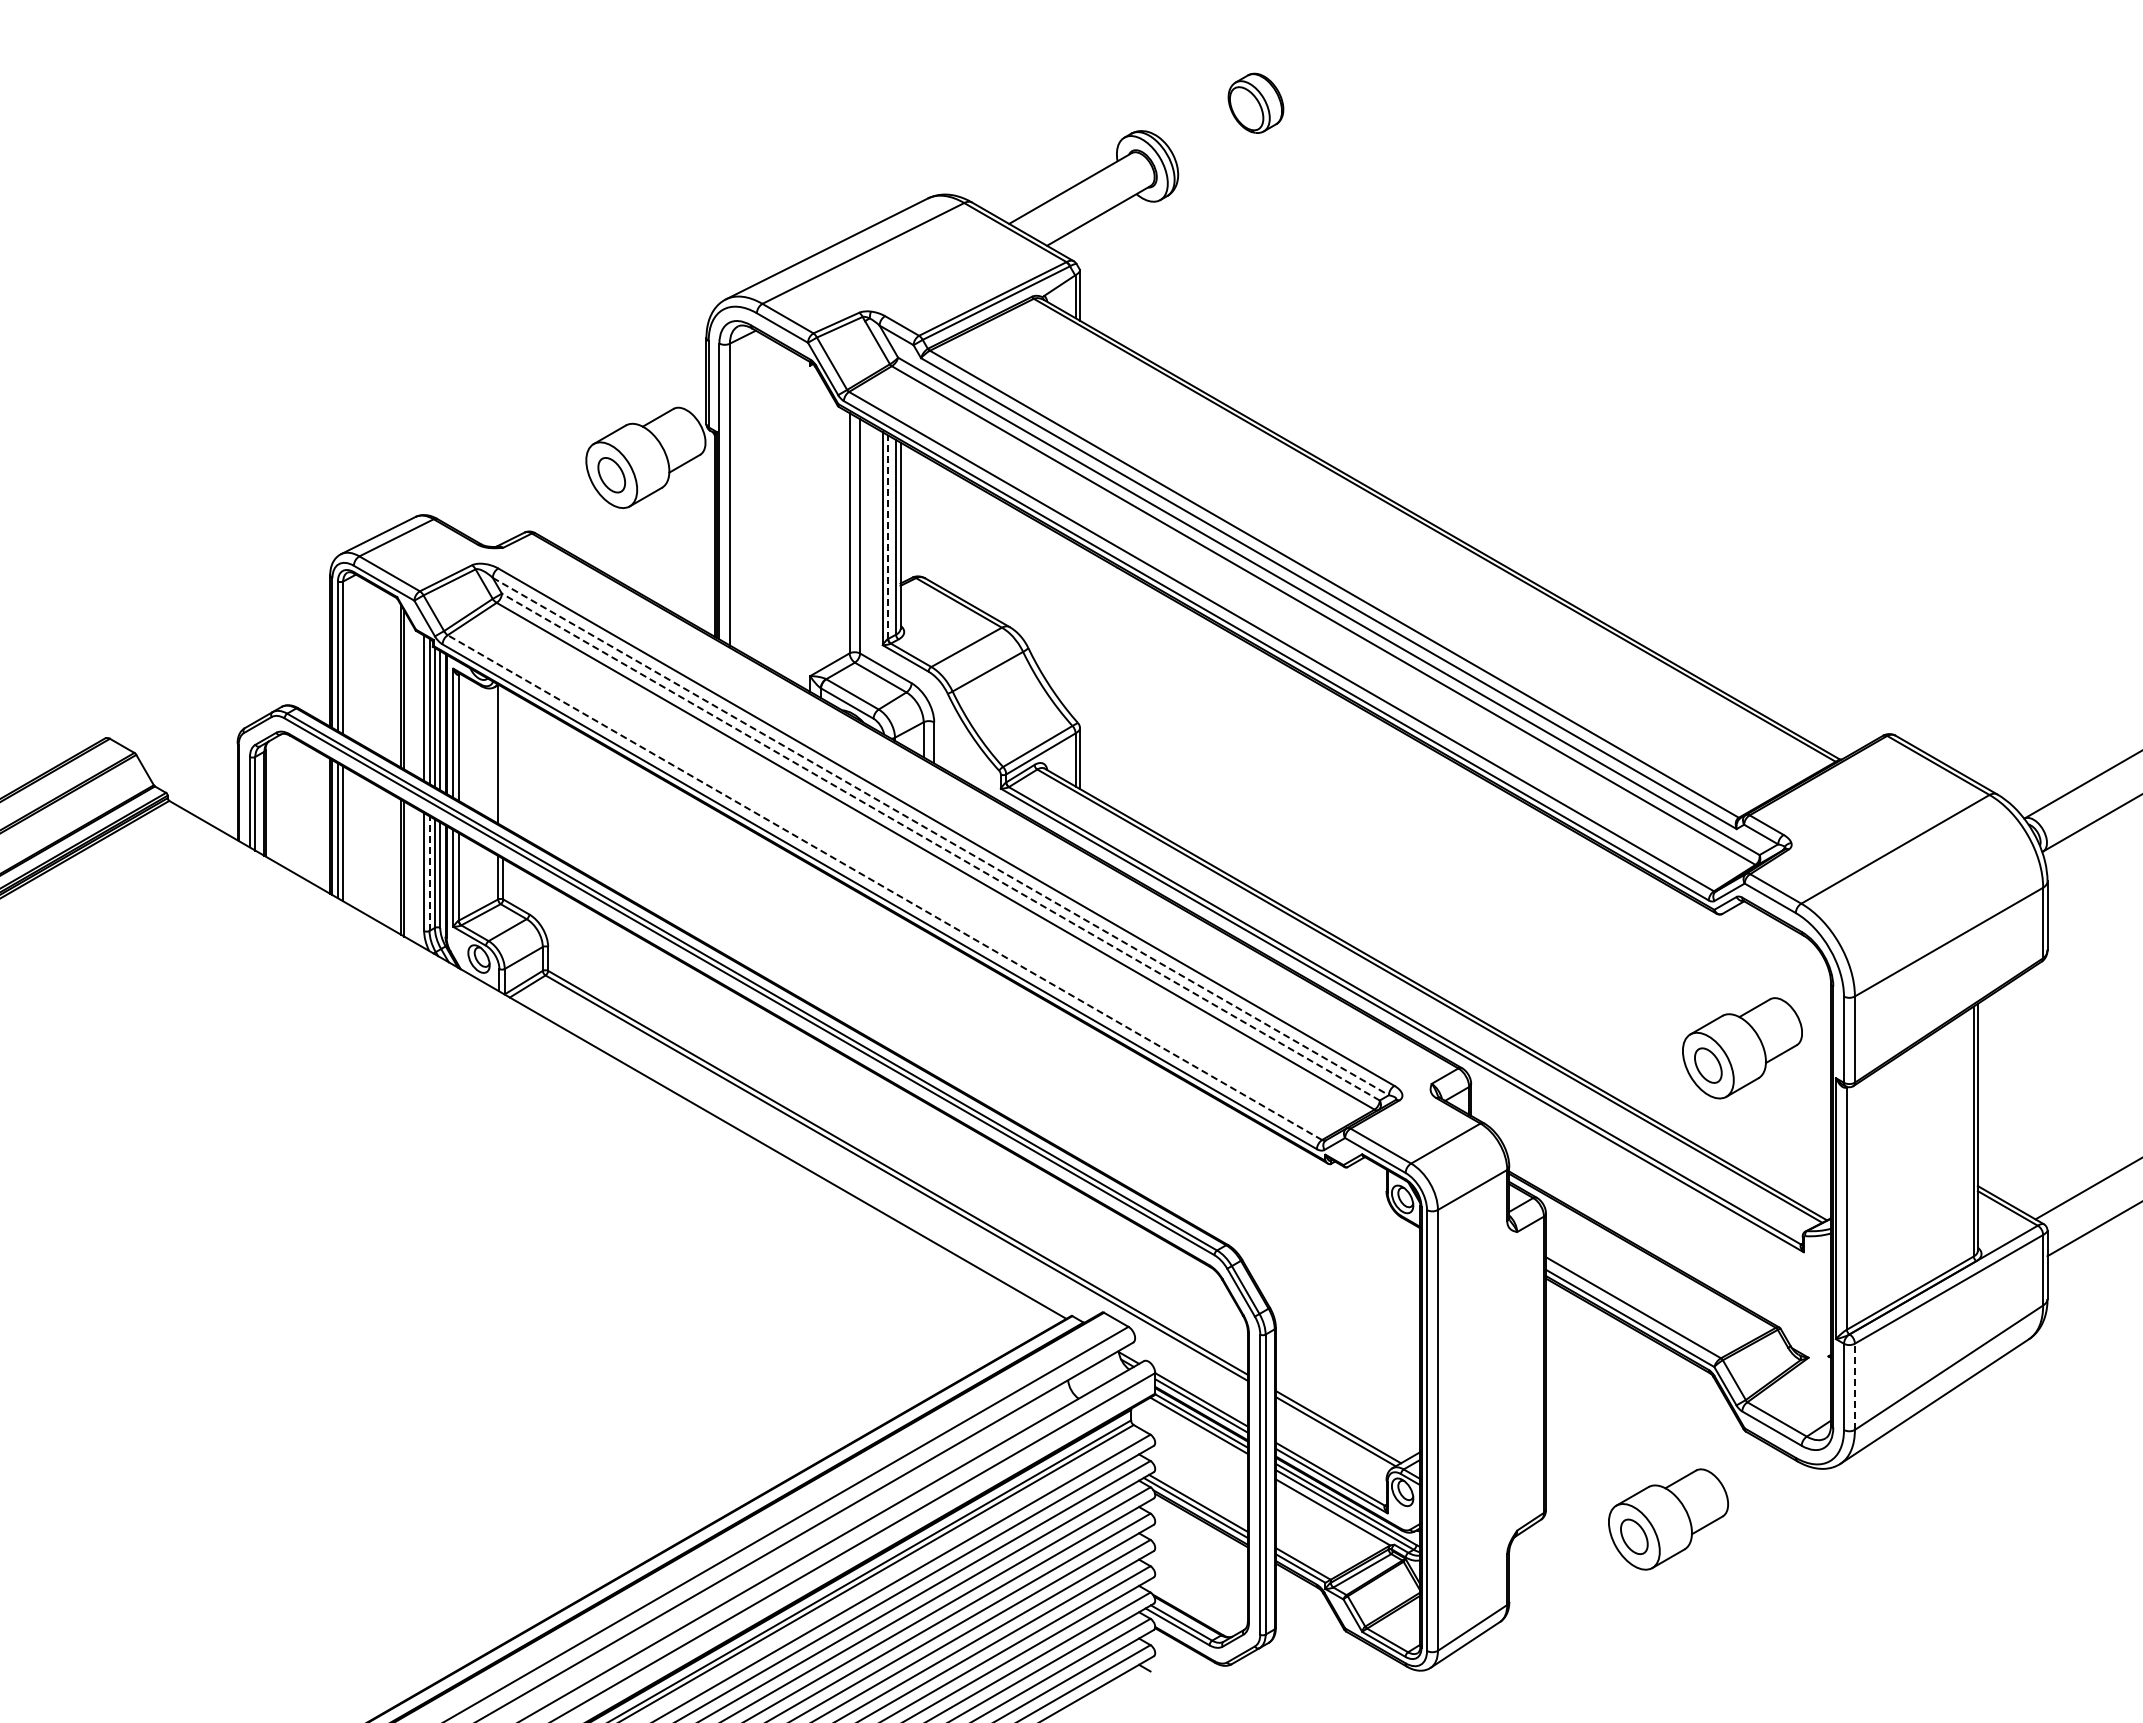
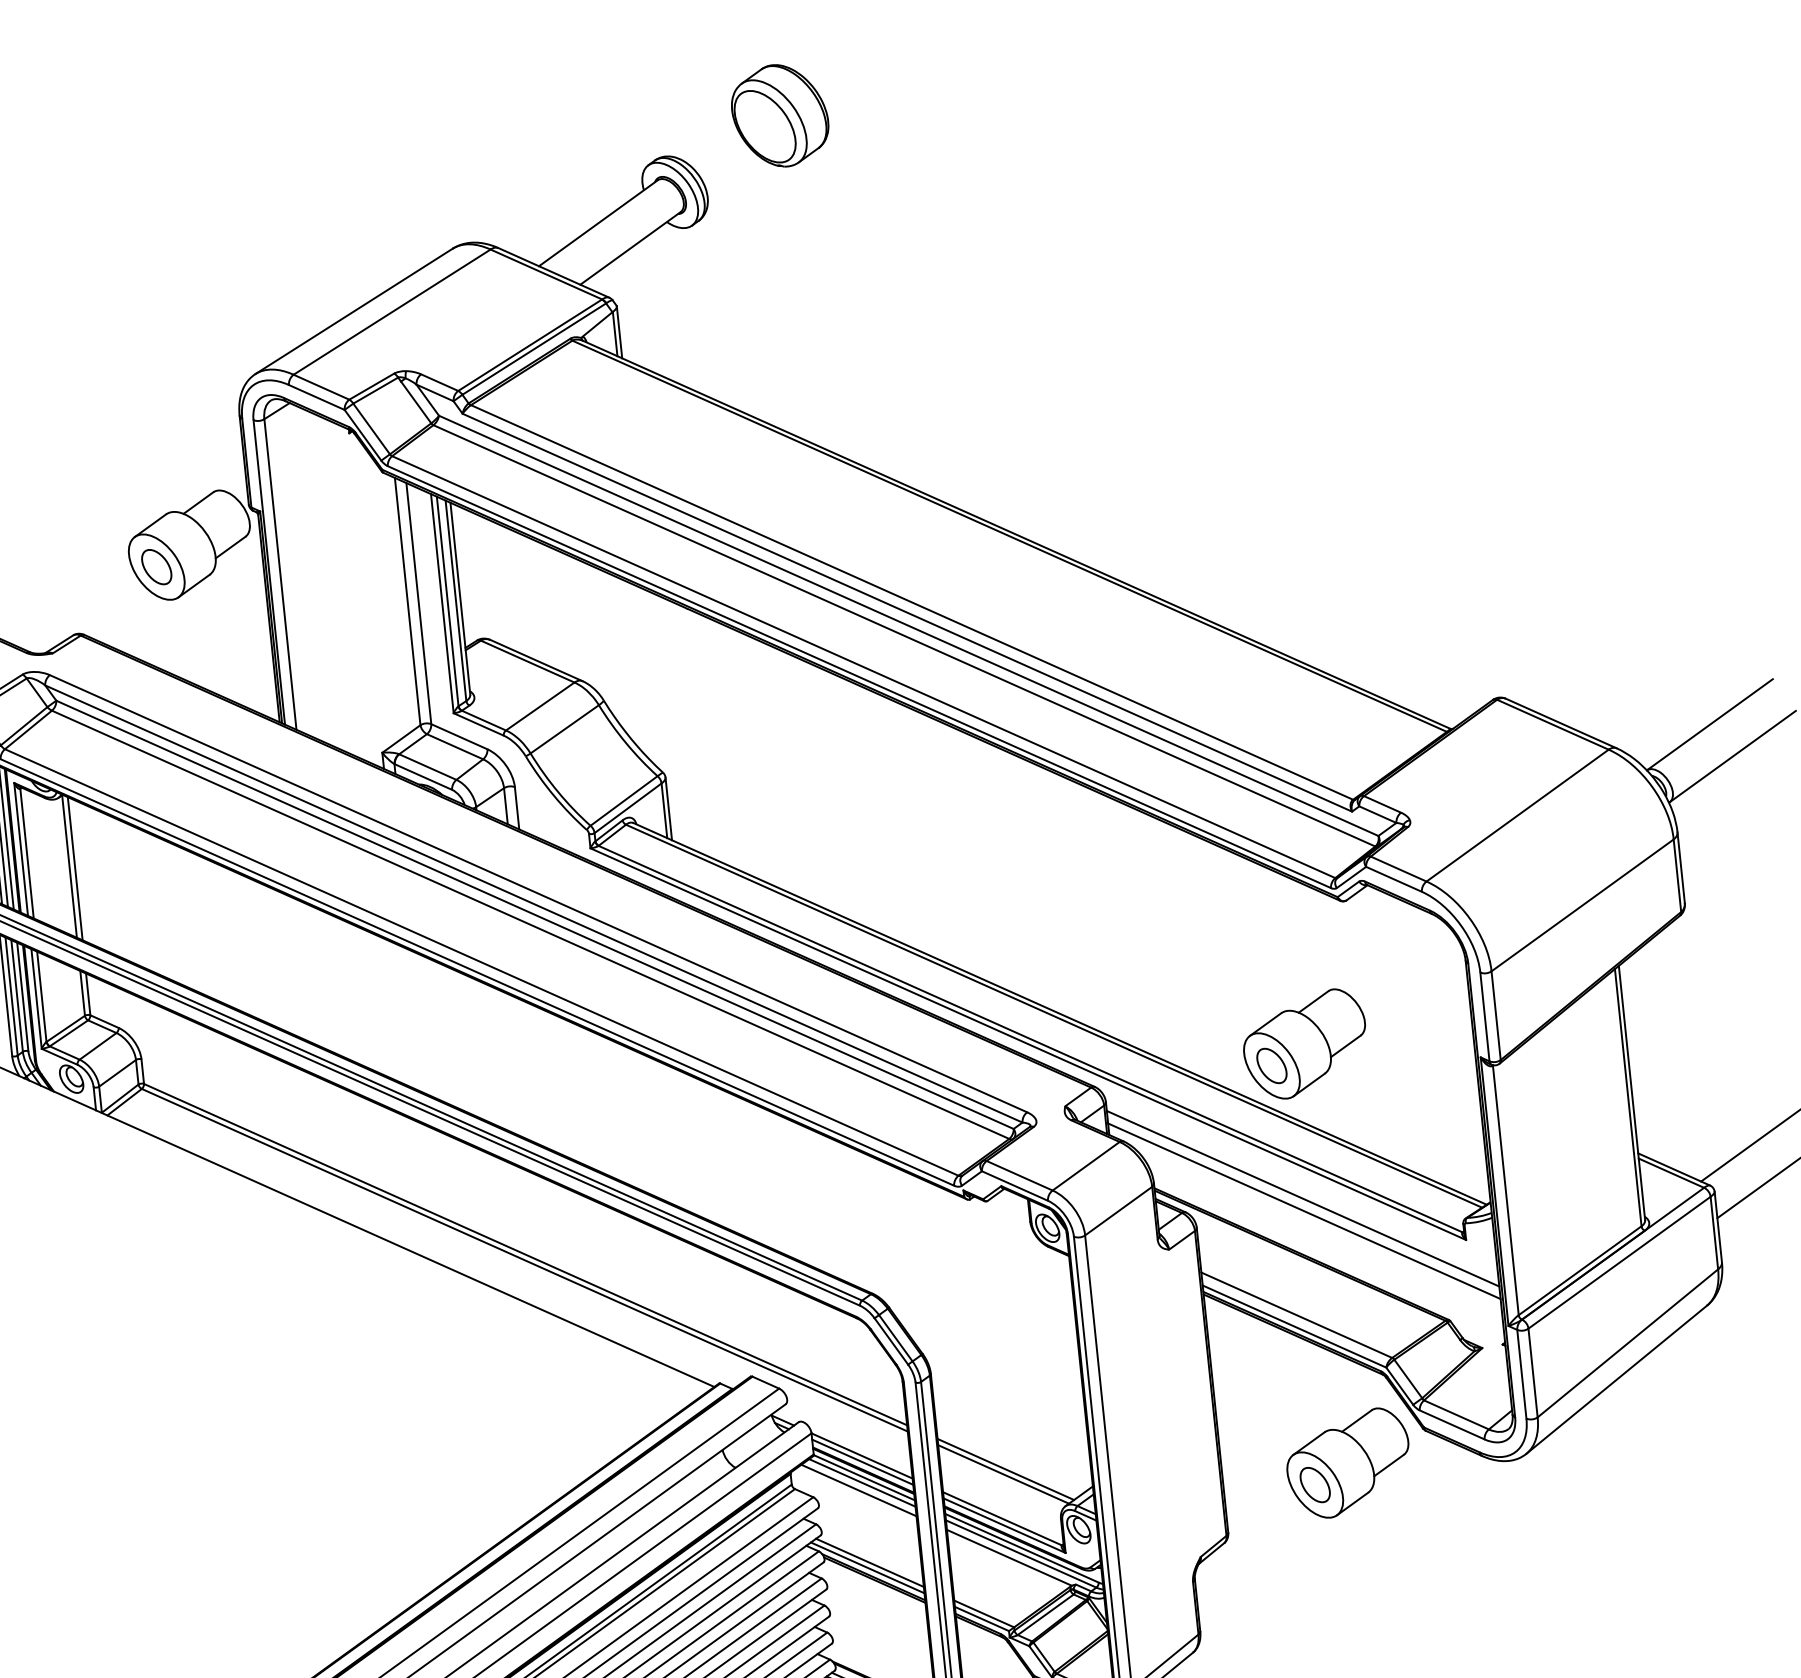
part: (1255, 103) -> (779, 116), size x1.67
line: (888, 537) -> (448, 601), dashed -> solid
line: (503, 756) -> (75, 868), added
line: (941, 836) -> (534, 903), dashed -> solid
line: (940, 847) -> (534, 915), dashed -> solid
line: (429, 873) -> (11, 996), dashed -> solid
line: (884, 887) -> (481, 962), dashed -> solid
part: (1742, 1048) -> (1305, 1044), moved
line: (1651, 1196) -> (1303, 1198), added
line: (1651, 1208) -> (1304, 1211), added
line: (1854, 1386) -> (1532, 1372), dashed -> solid
line: (1194, 1432) -> (858, 1490), added
part: (1668, 1519) -> (1348, 1463), moved

